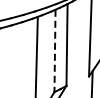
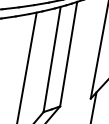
line: (55, 51) -> (52, 60), dashed -> solid

